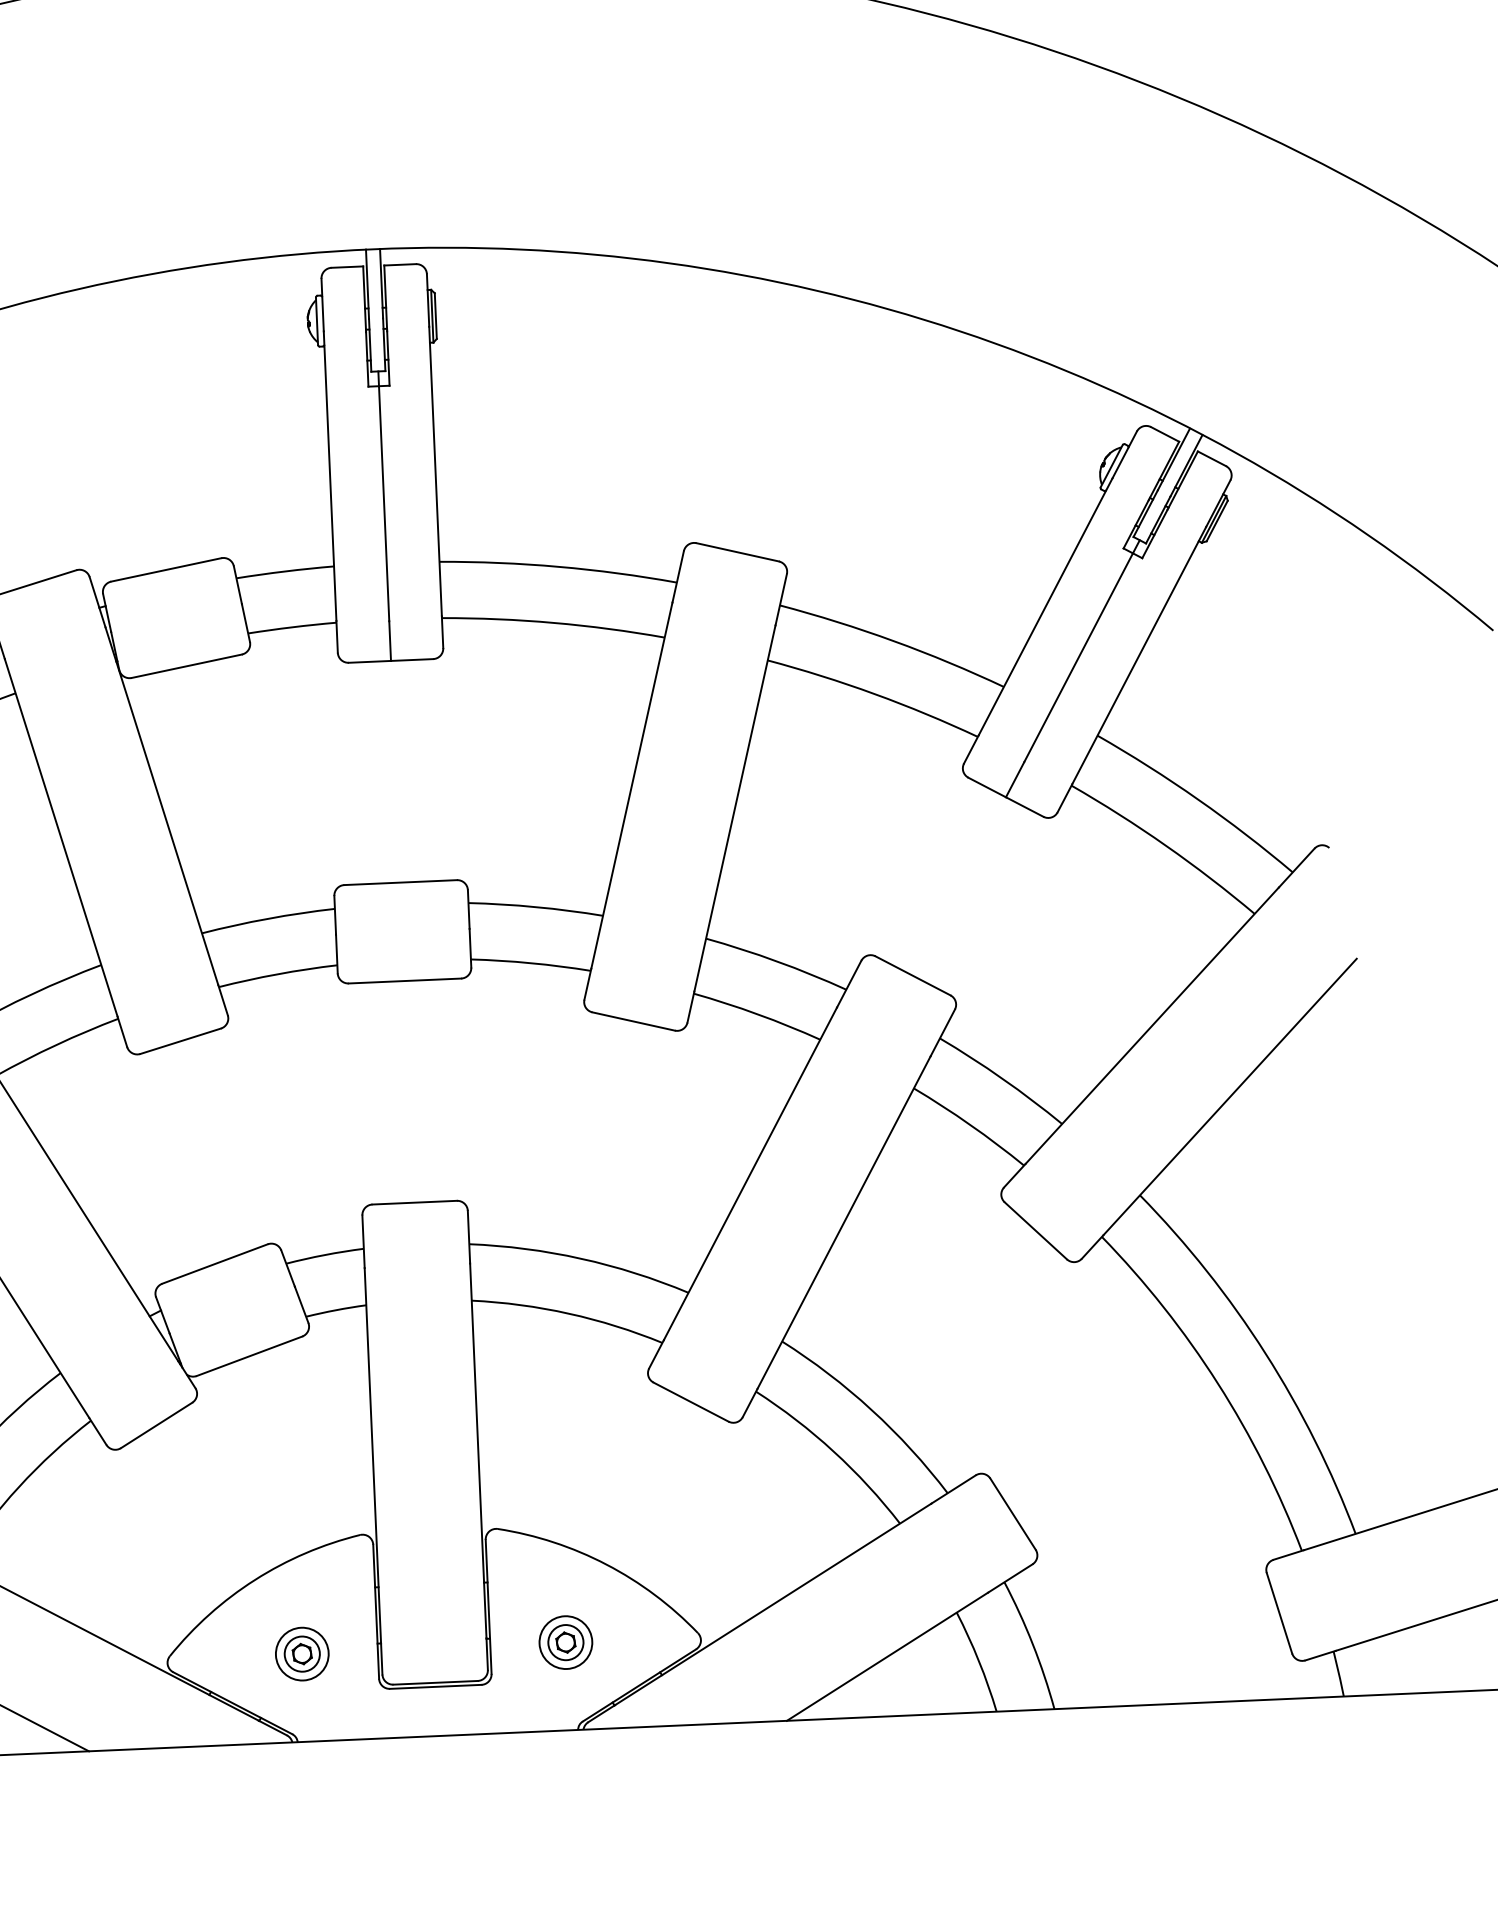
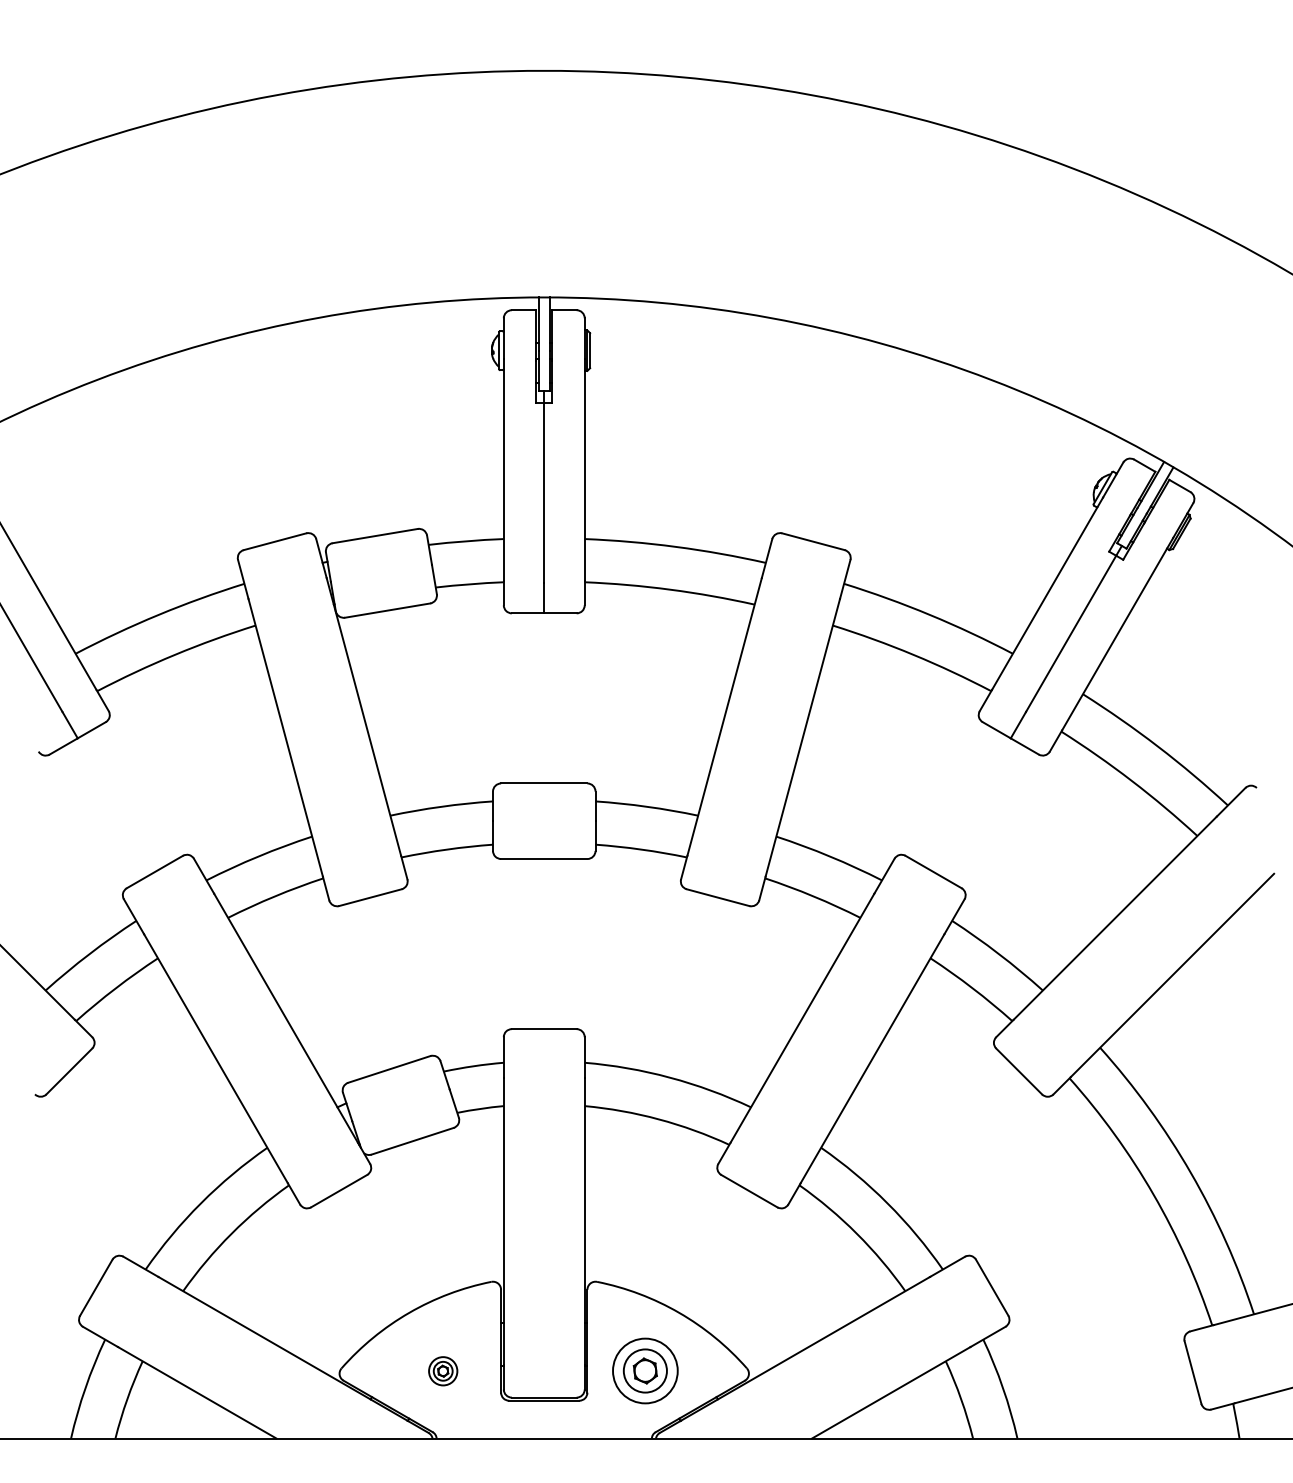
part: (566, 1643) -> (645, 1371), size x1.6
part: (302, 1654) -> (443, 1371), size x0.7

